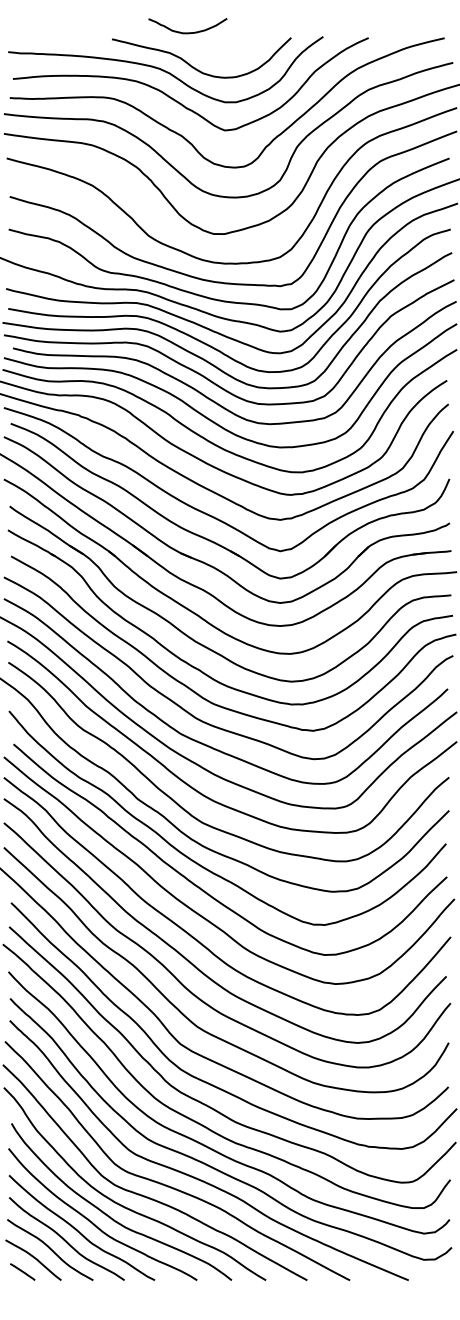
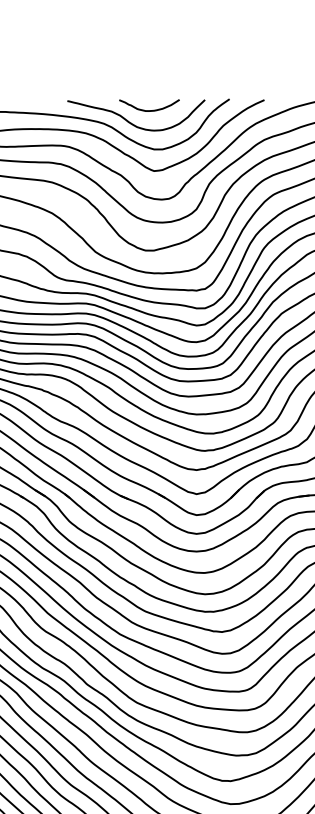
curve: (187, 32) -> (149, 110), moved

